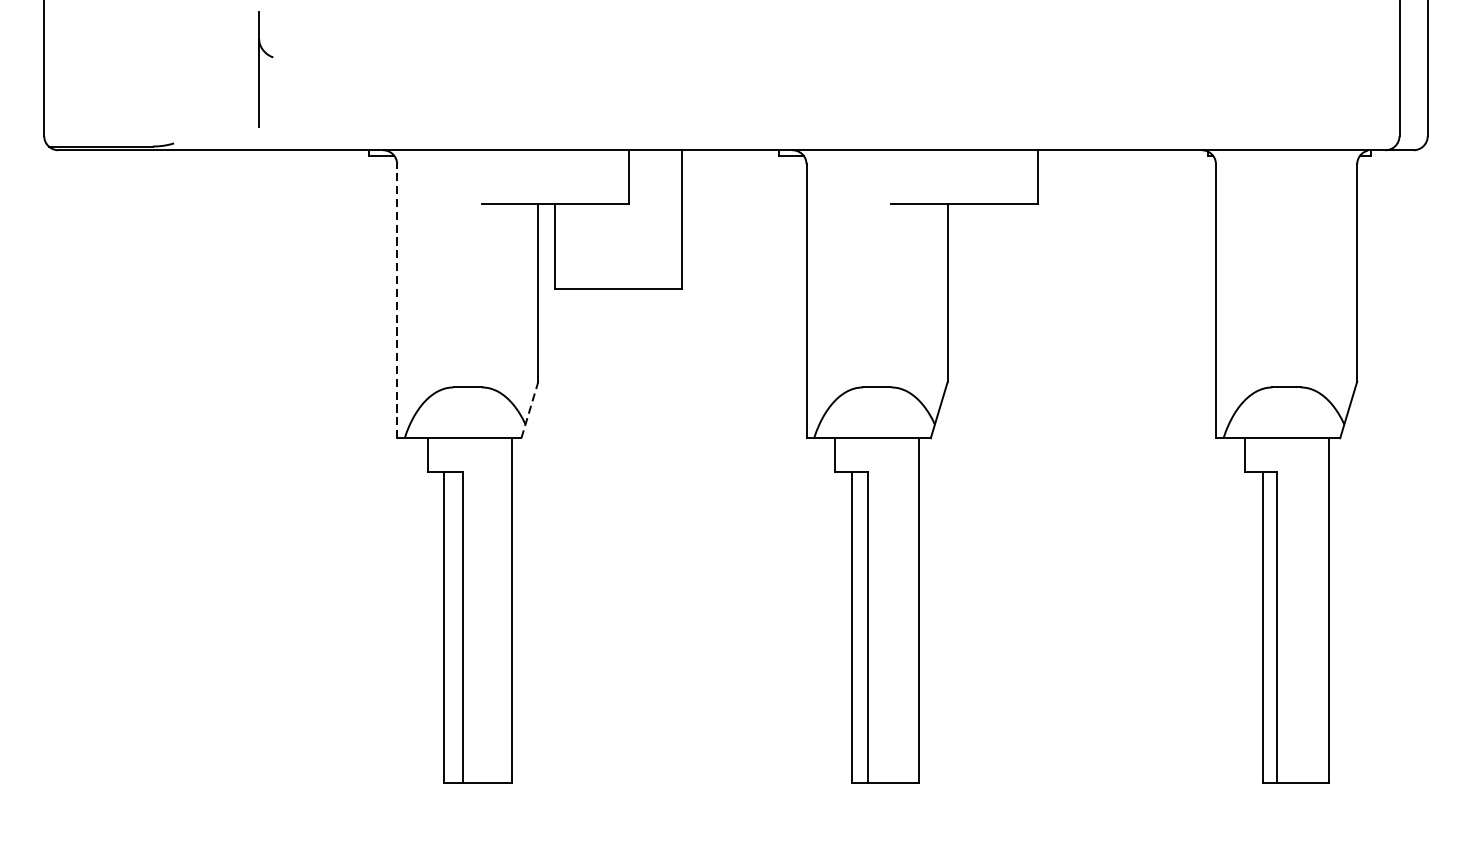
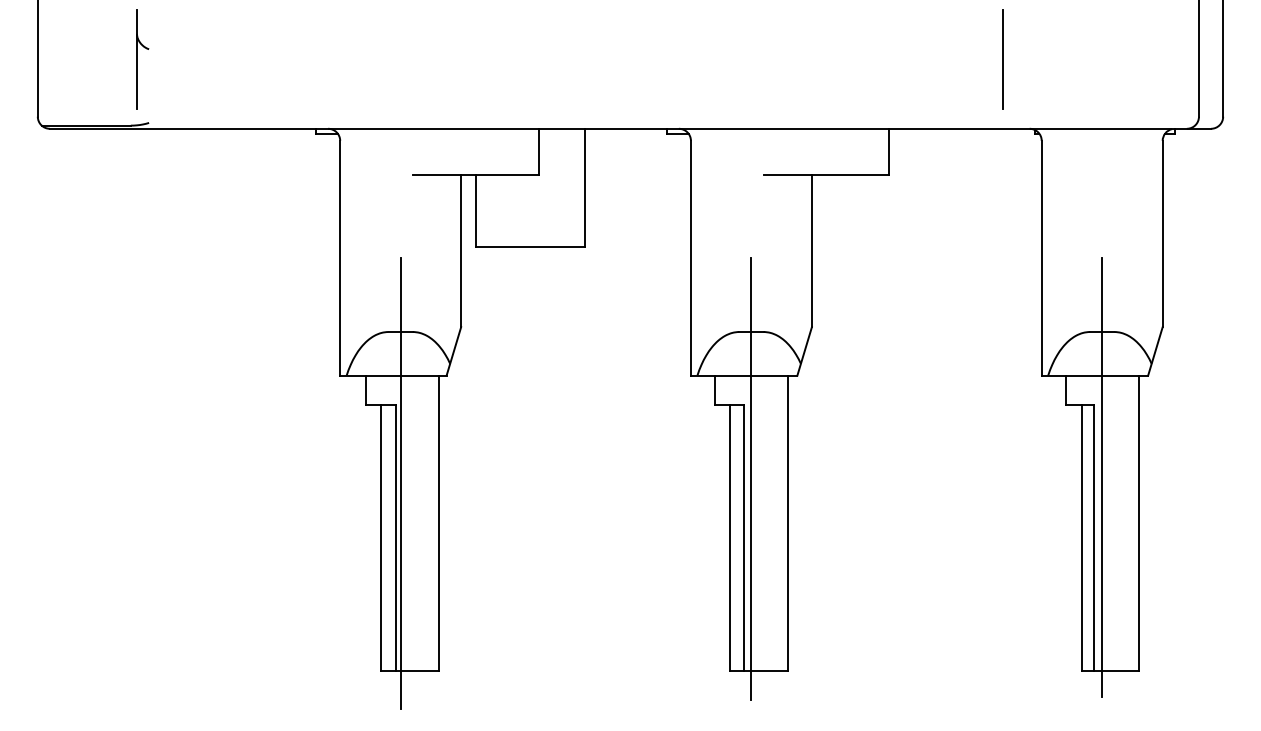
part: (265, 69) -> (142, 59), moved
line: (1170, 69) -> (1002, 59), added
line: (397, 300) -> (340, 257), dashed -> solid
line: (530, 408) -> (454, 350), dashed -> solid
line: (1286, 557) -> (1102, 477), added
line: (877, 558) -> (751, 478), added
line: (467, 564) -> (400, 483), added

